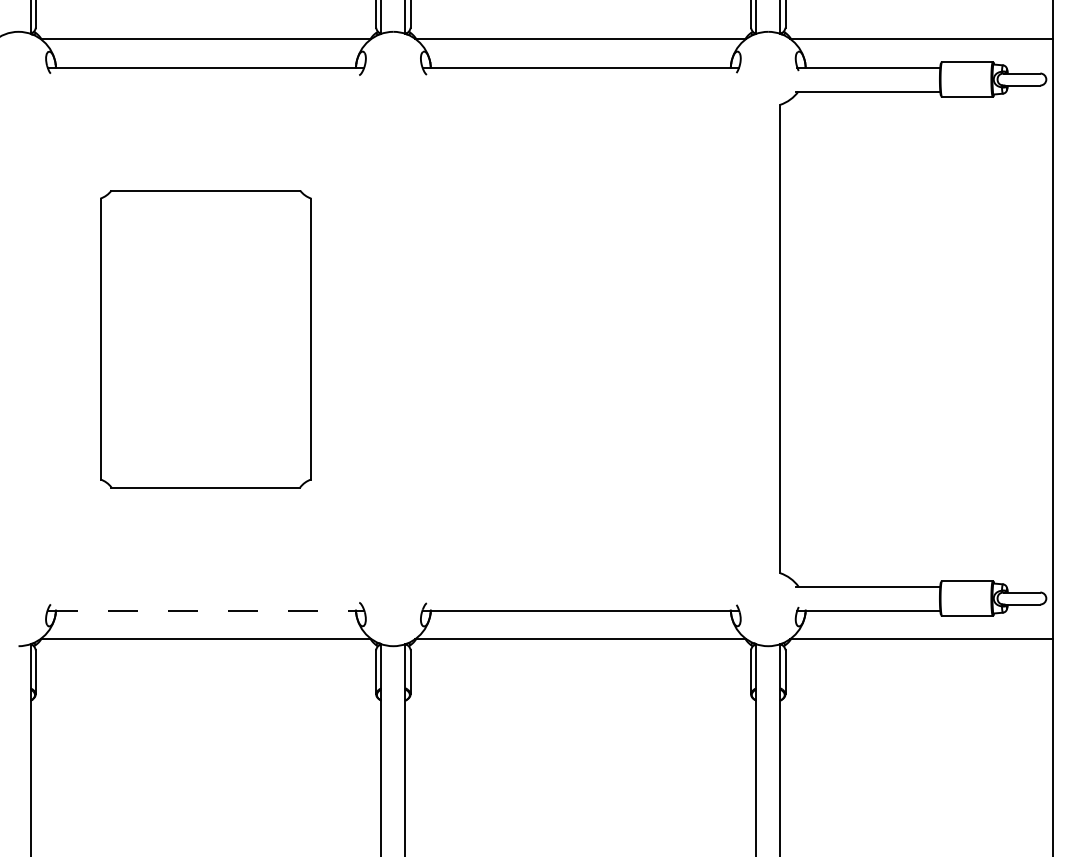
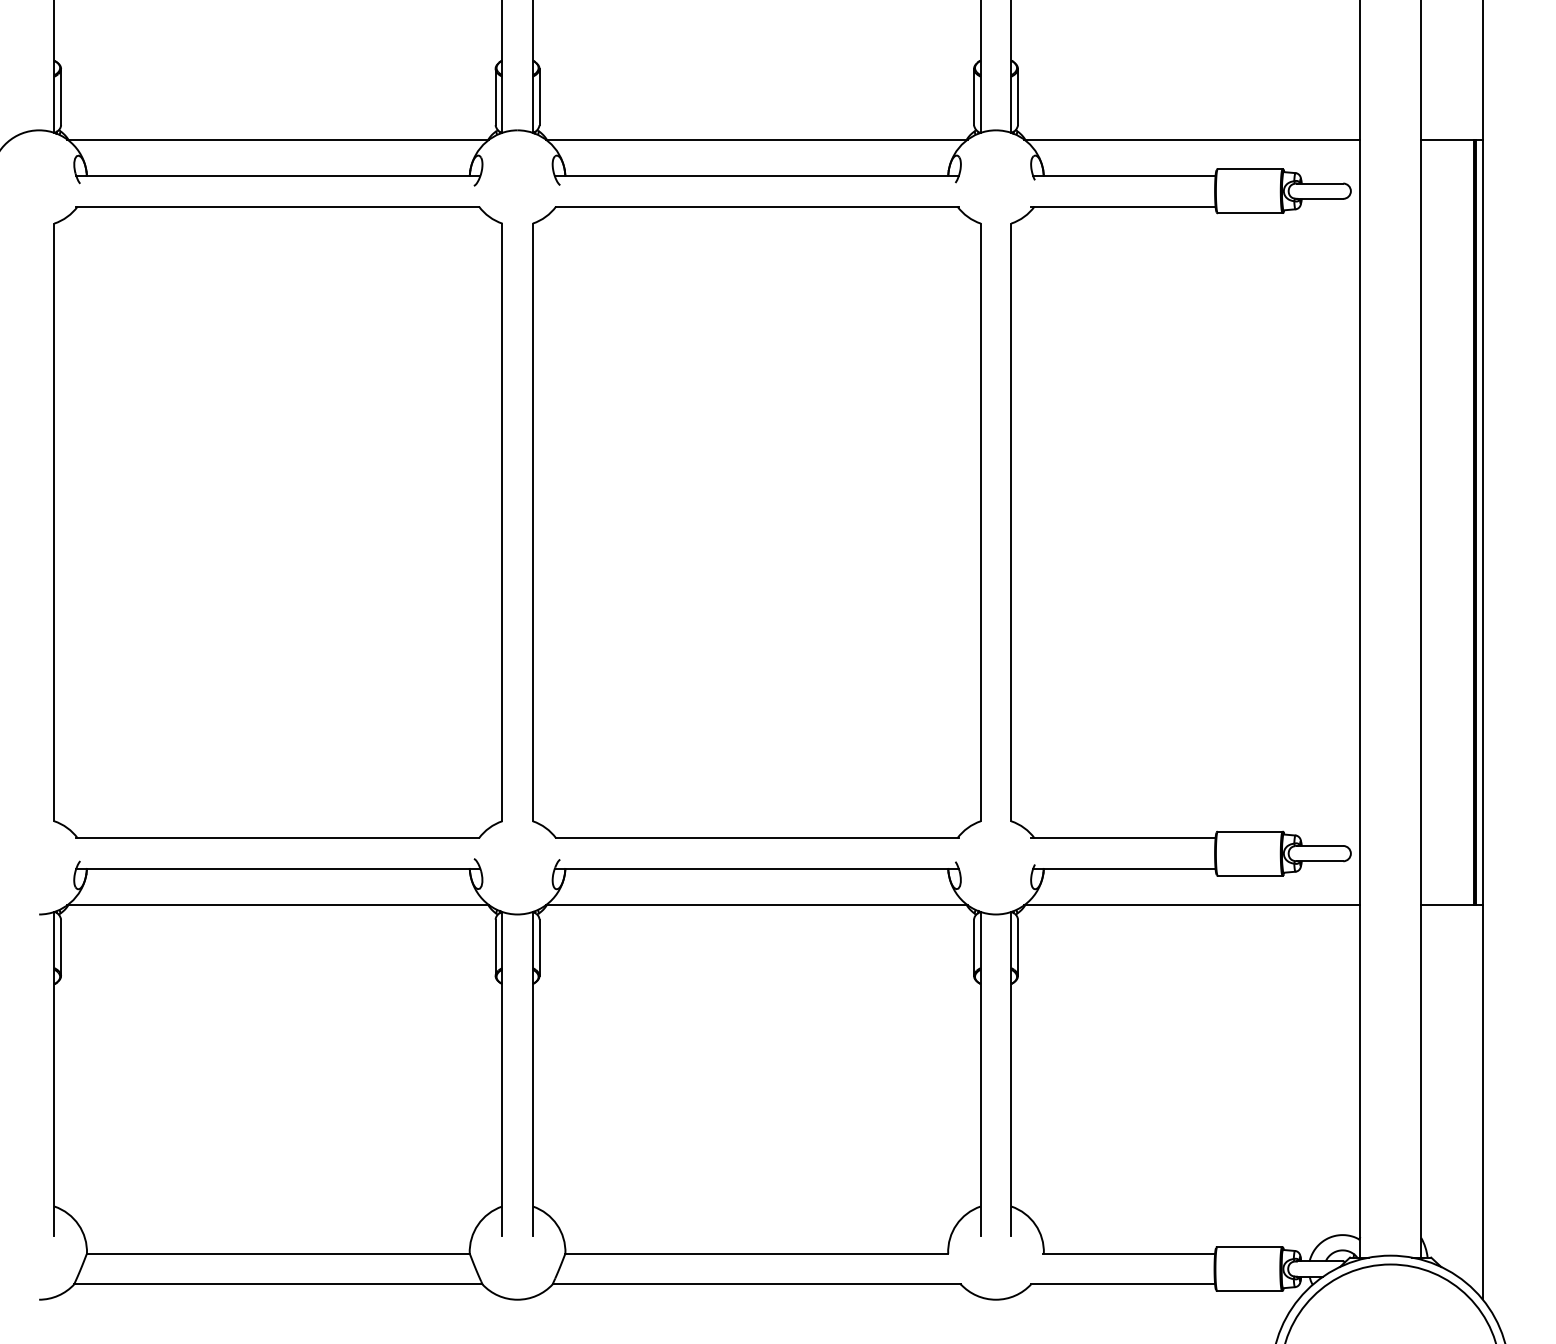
part: (205, 339) -> (277, 522), size x1.67
part: (580, 339) -> (756, 522), added
line: (206, 610) -> (278, 868), dashed -> solid

